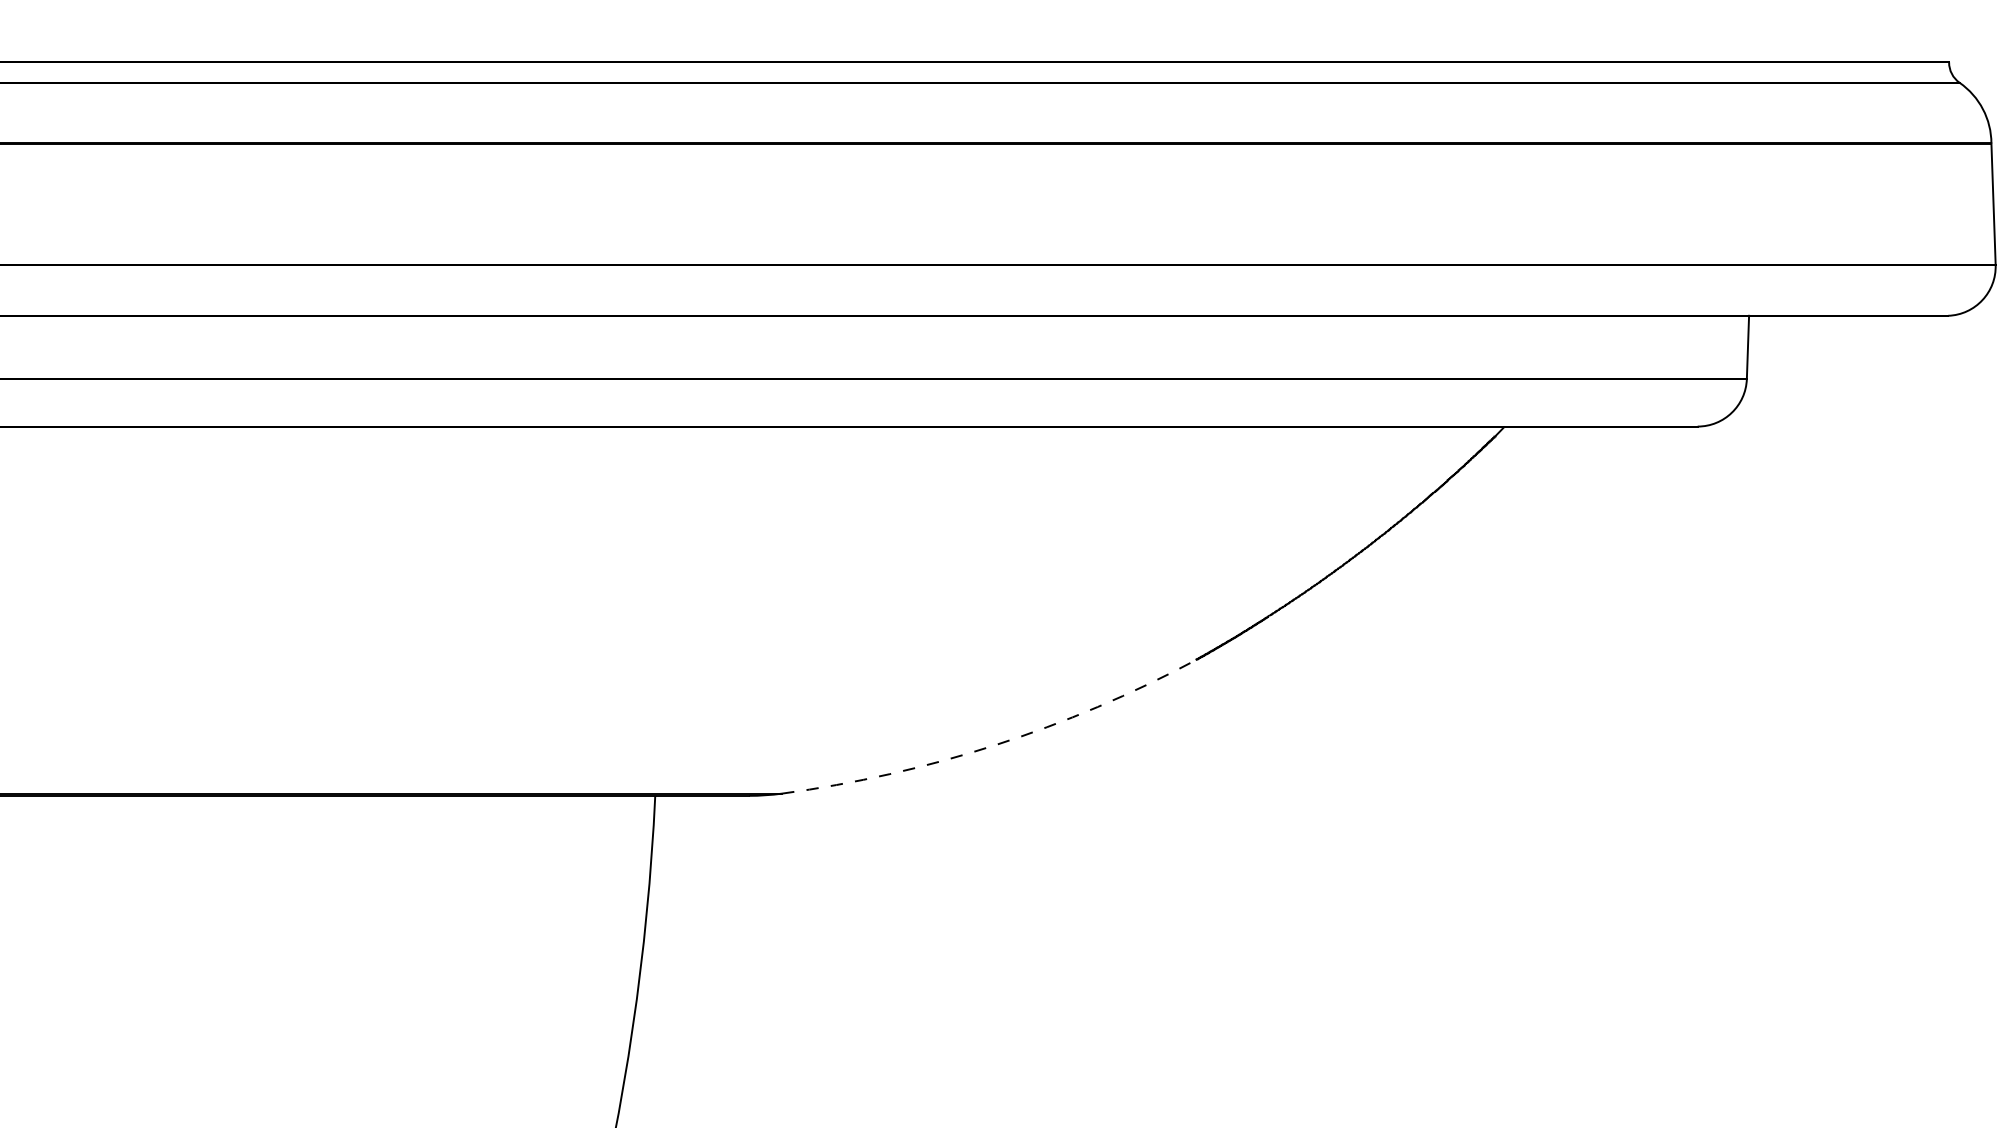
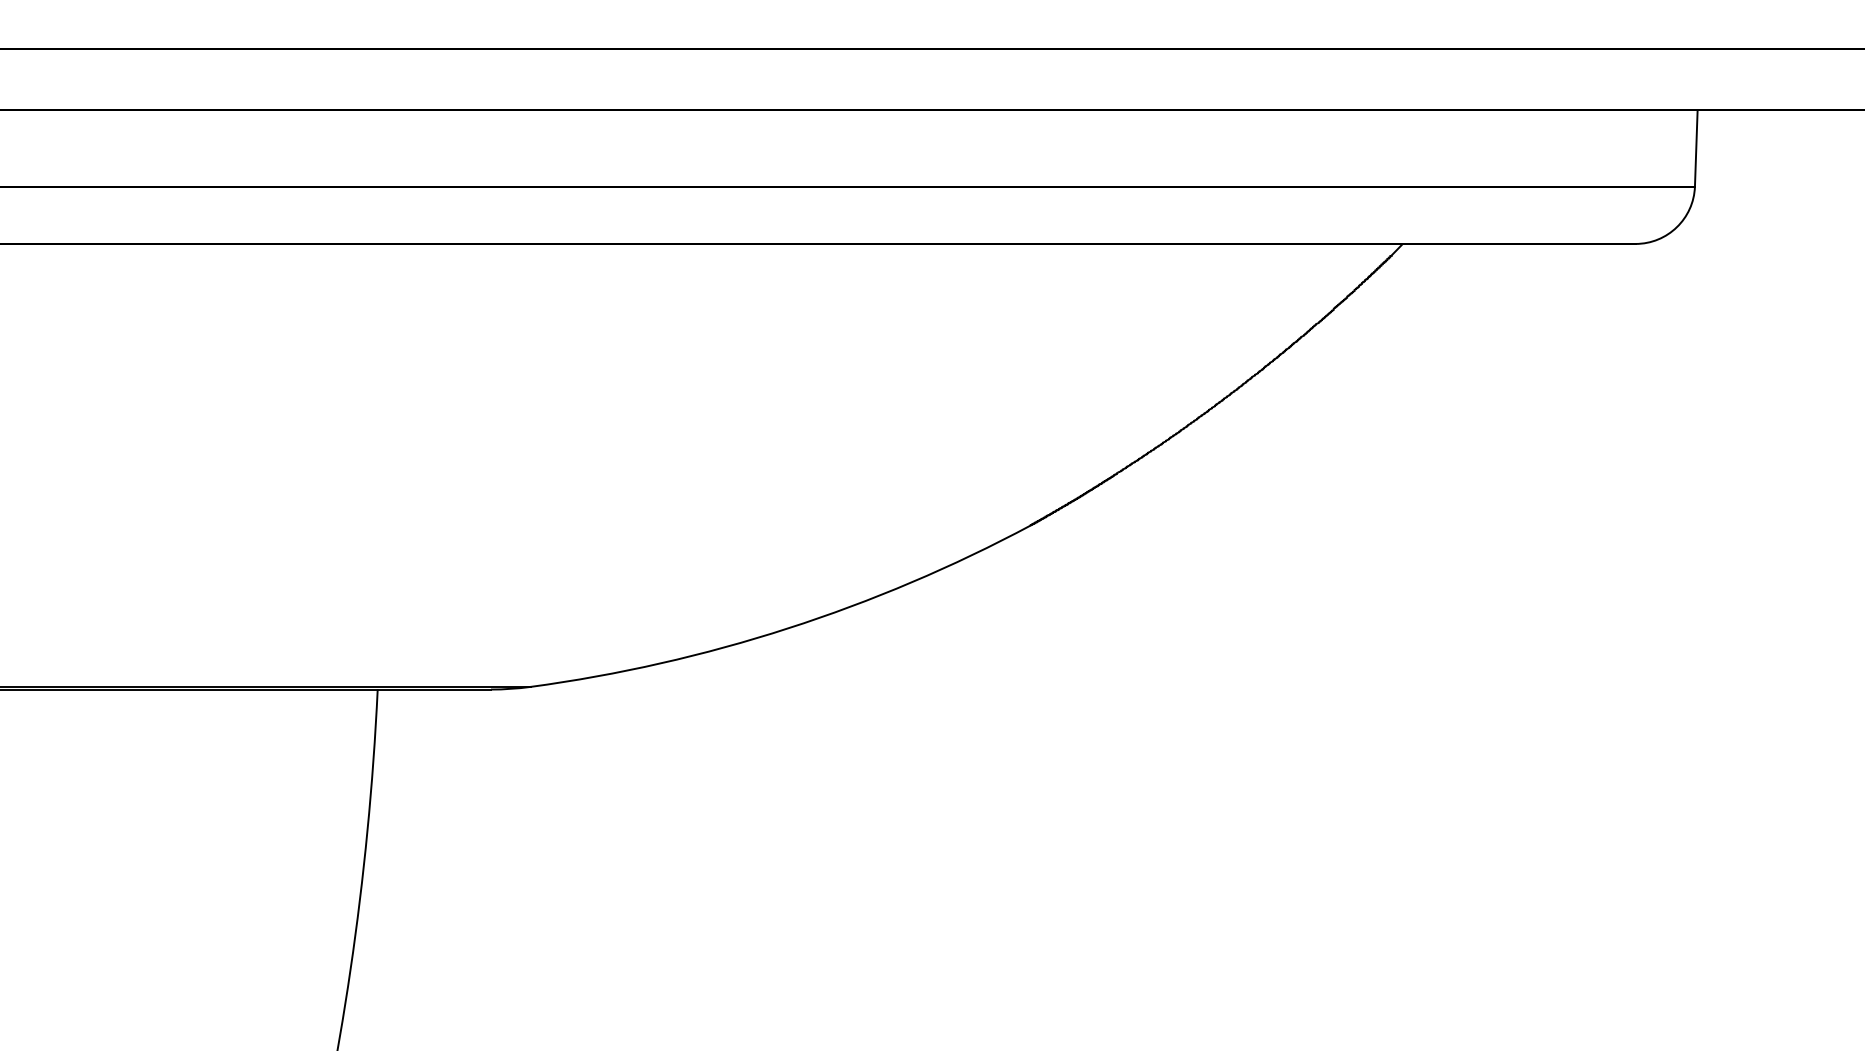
arc: (995, 745) -> (788, 628), dashed -> solid

